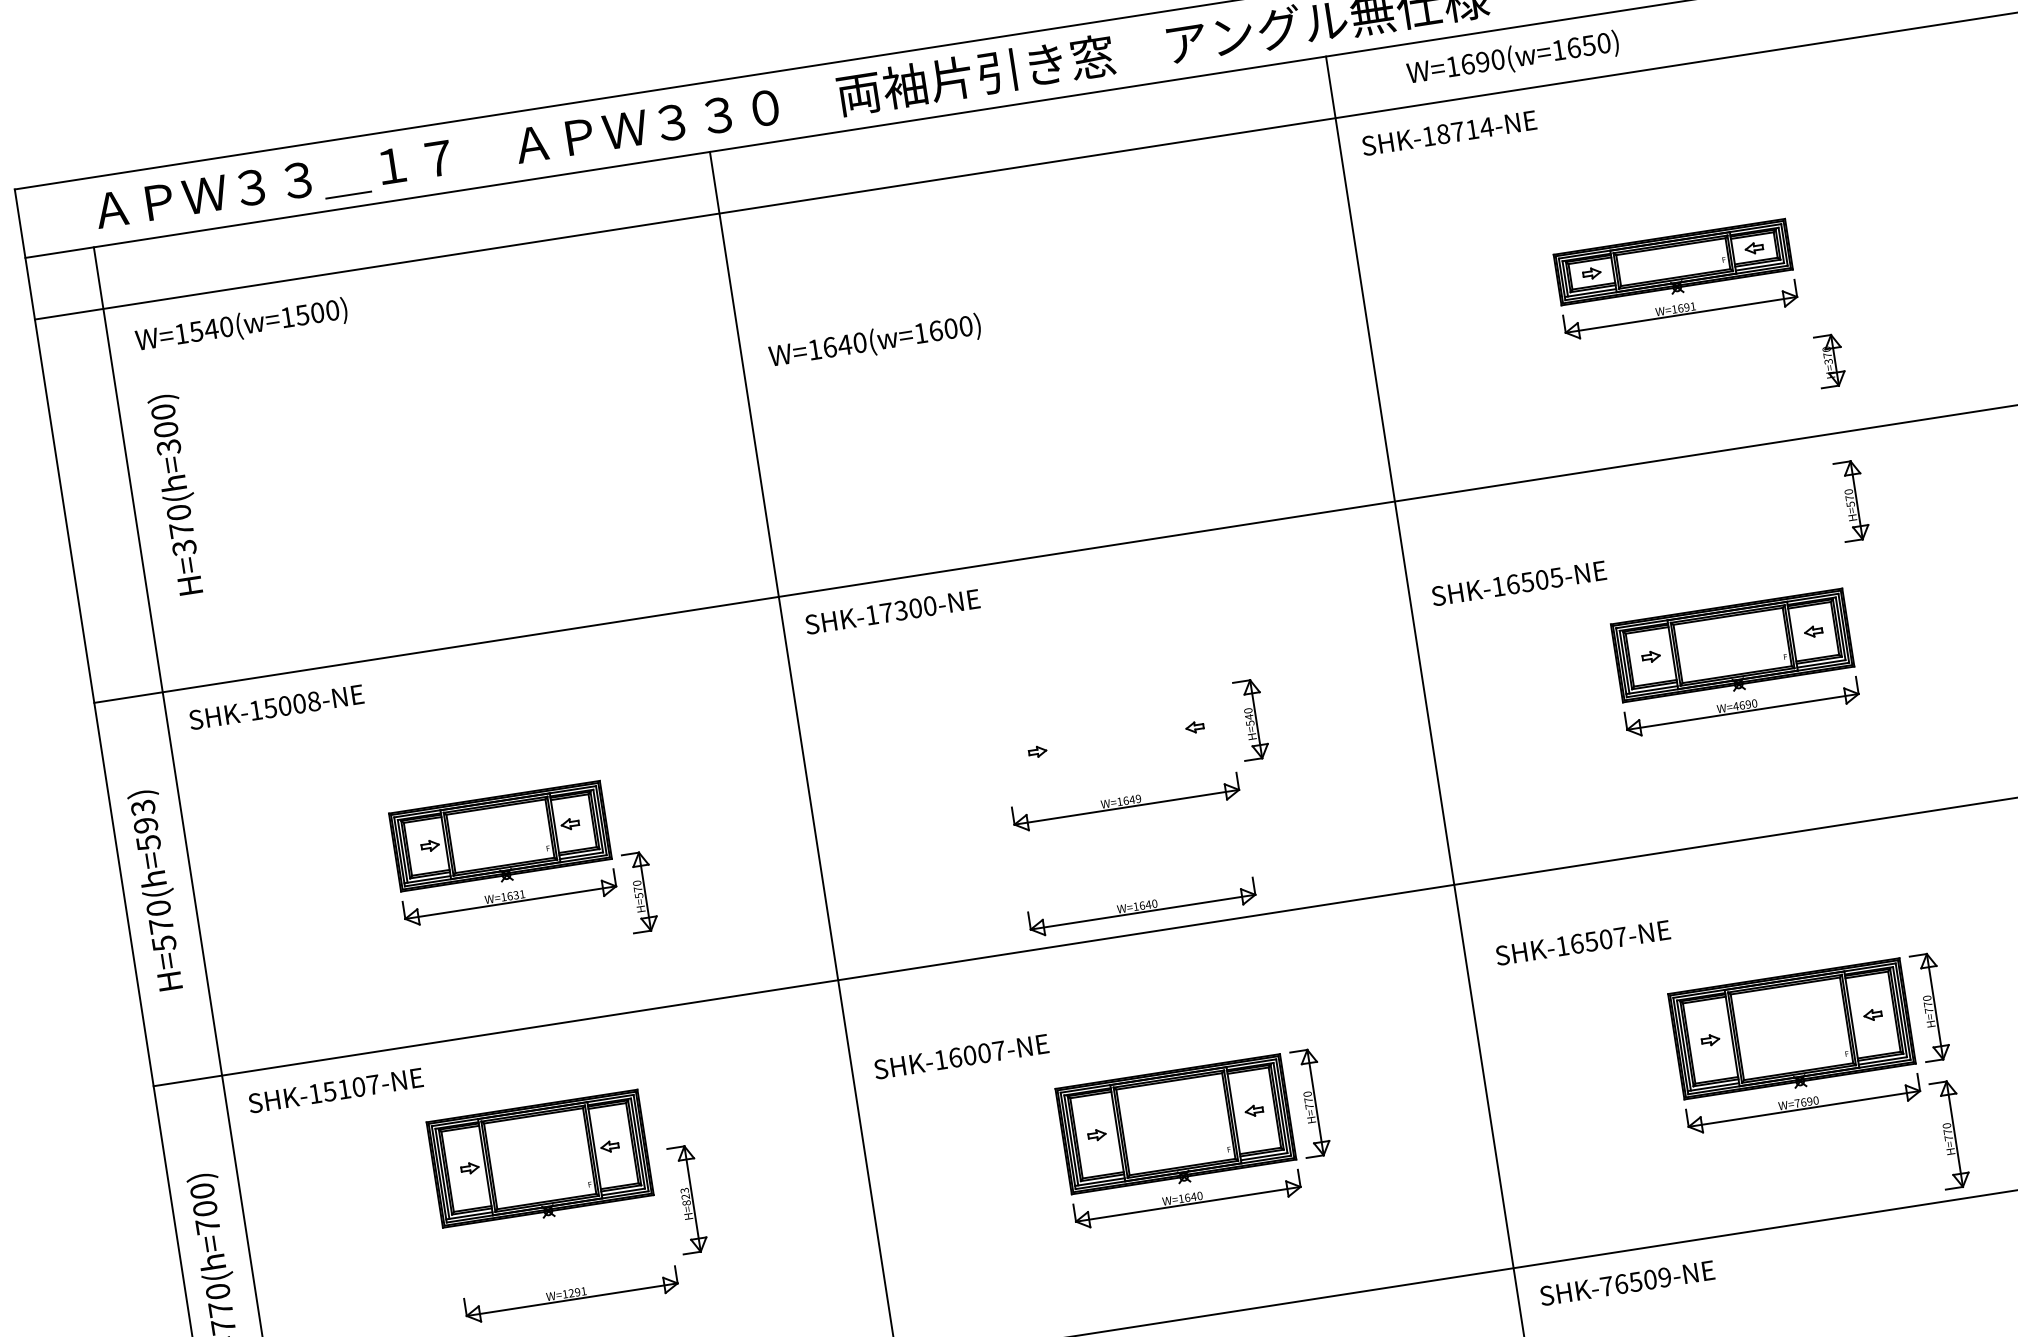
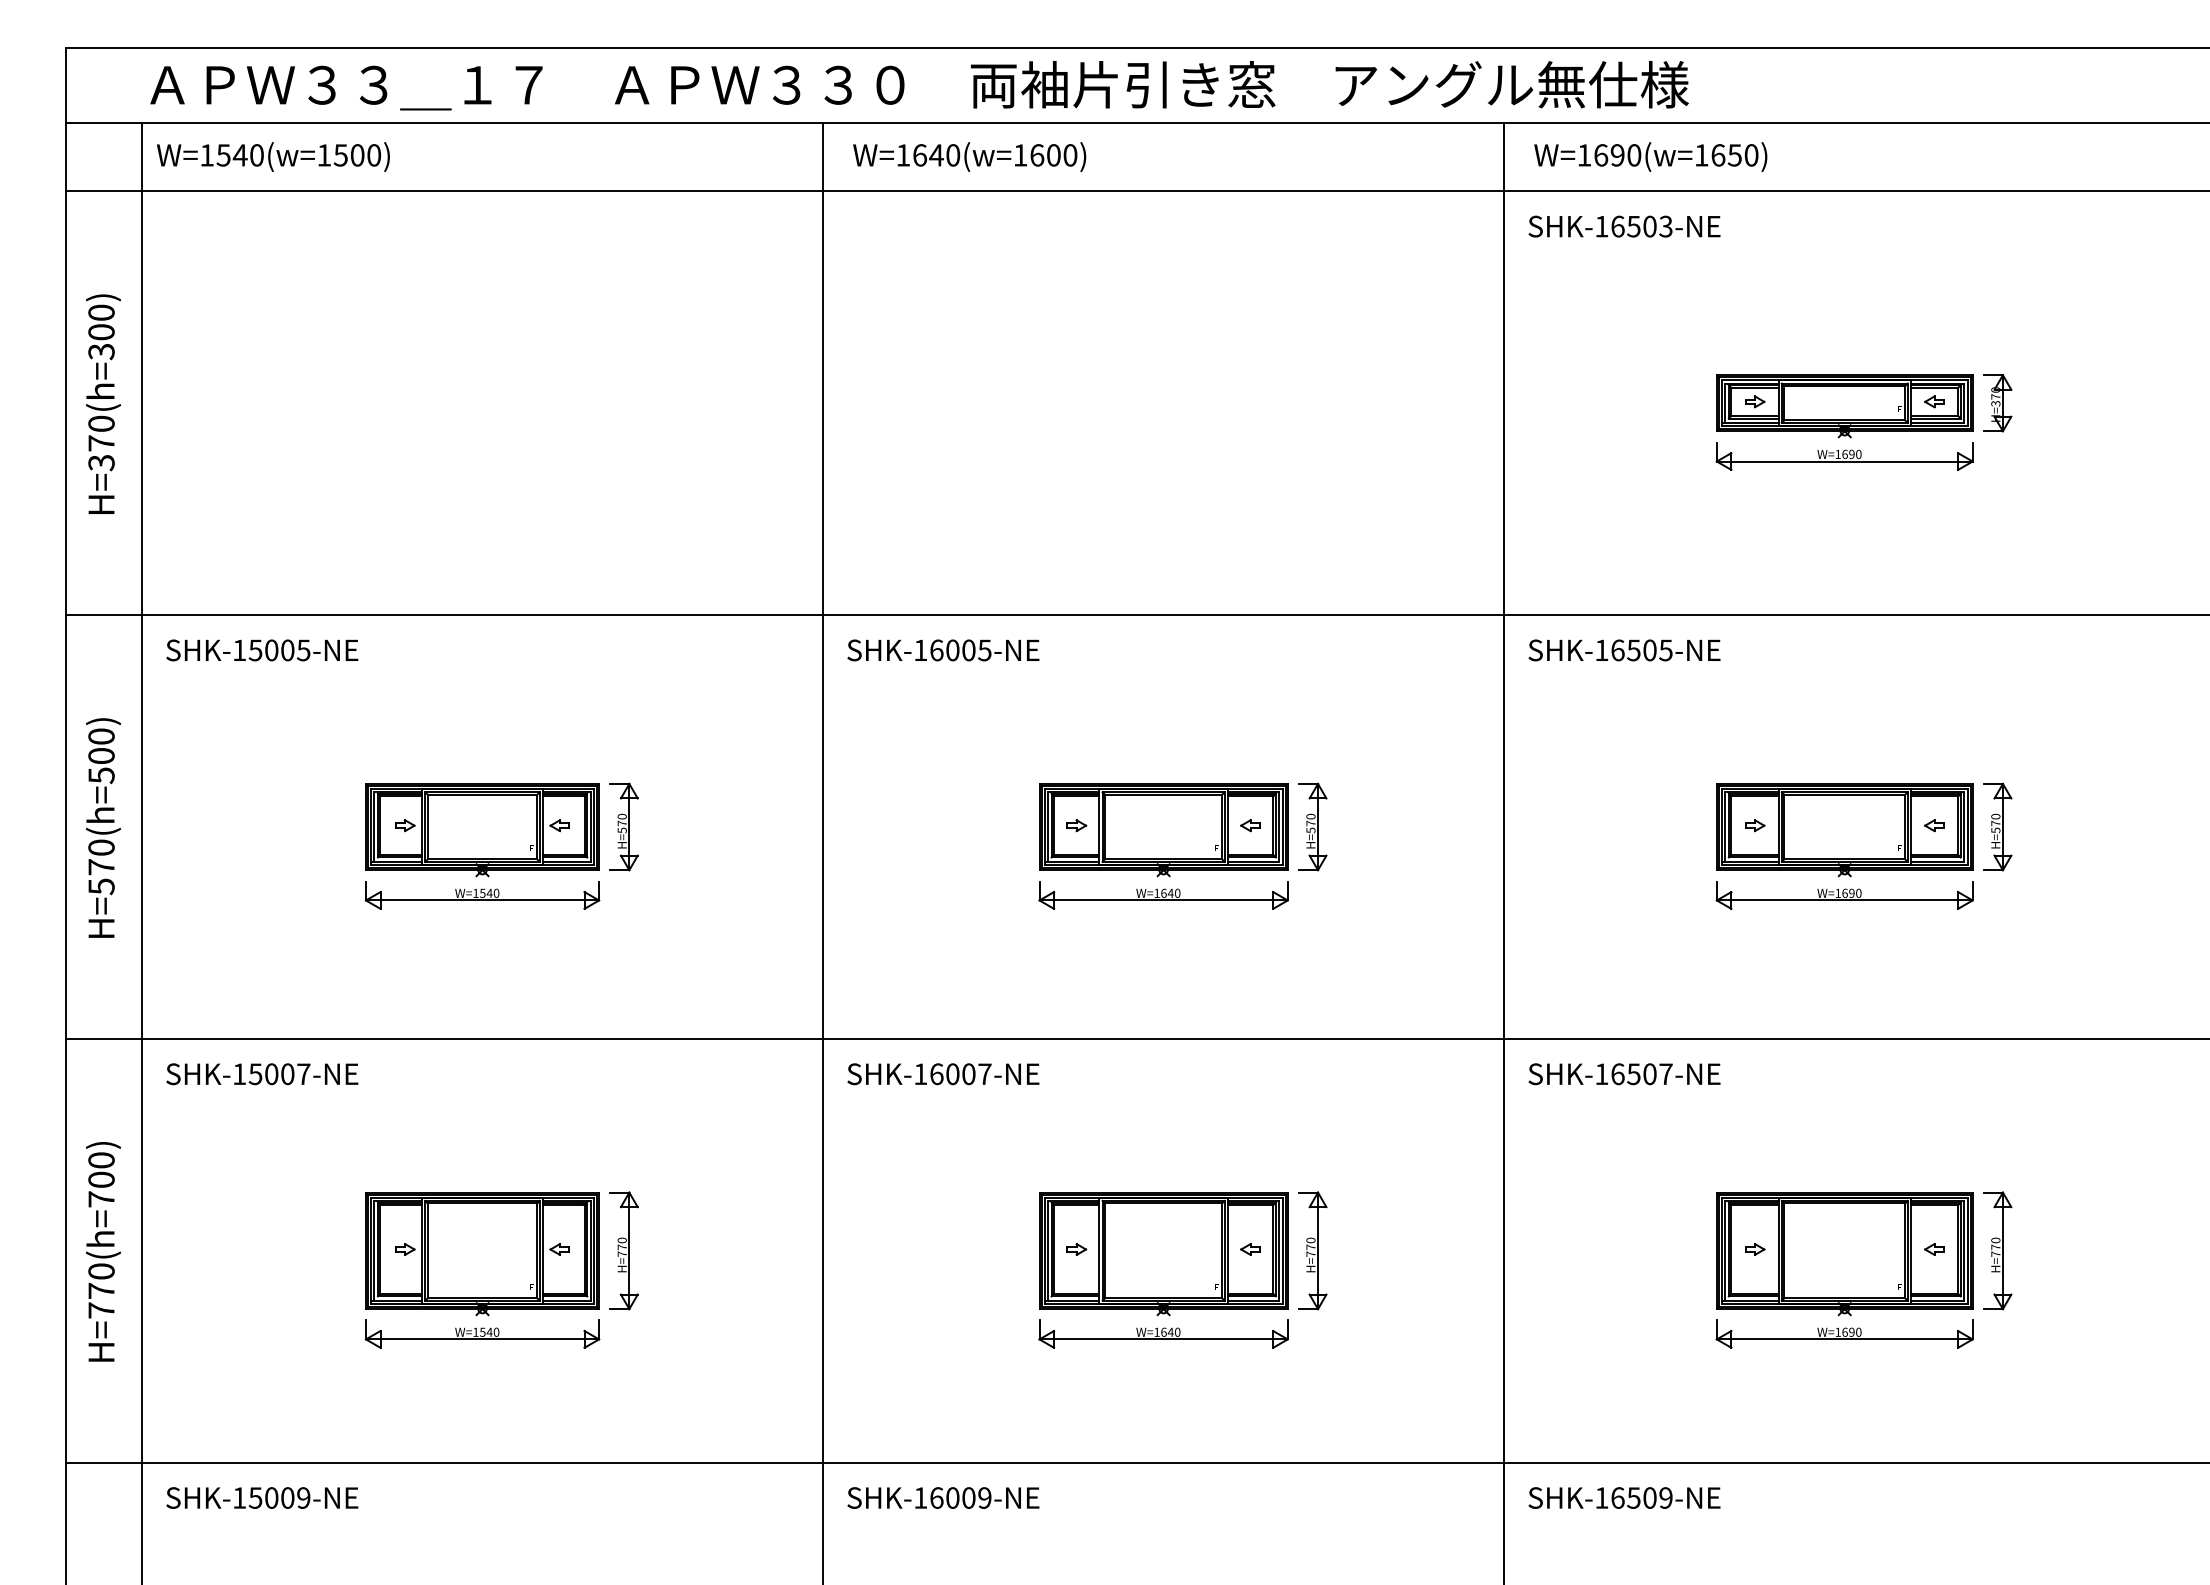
text: (1512, 58) -> (1650, 156), moved
text: (1465, 130) -> (1642, 226), SHK-18714-NE -> SHK-16503-NE
text: (1692, 306) -> (1858, 454), W=1691 -> W=1690
text: (241, 325) -> (273, 156), moved
text: (874, 341) -> (969, 156), moved
part: (1830, 361) -> (1997, 403), moved
text: (177, 493) -> (103, 403), moved
part: (1851, 500) -> (1997, 826), moved
text: (1519, 583) -> (1624, 650), moved
text: (908, 609) -> (960, 650), SHK-17300-NE -> SHK-16005-NE
text: (313, 701) -> (303, 650), SHK-15008-NE -> SHK-15005-NE
text: (1736, 705) -> (1838, 892), W=4690 -> W=1690
text: (1248, 717) -> (1310, 823), H=540 -> H=570
part: (1116, 744) -> (1163, 830), added
text: (1138, 799) -> (1177, 893), W=1649 -> W=1640
text: (144, 816) -> (101, 746), H=570(h=593) -> H=570(h=500)
part: (639, 891) -> (623, 826), moved
text: (515, 894) -> (489, 892), W=1631 -> W=1540
part: (1142, 906) -> (1163, 1010), removed
text: (1583, 943) -> (1624, 1074), moved
text: (961, 1057) -> (943, 1074), moved
text: (344, 1089) -> (271, 1074), SHK-15107-NE -> SHK-15007-NE
text: (1796, 1102) -> (1837, 1331), W=7690 -> W=1690
part: (1949, 1134) -> (1997, 1391), removed
part: (540, 1162) -> (482, 1254), moved
text: (684, 1196) -> (621, 1246), H=823 -> H=770
text: (1606, 1286) -> (1601, 1497), SHK-76509-NE -> SHK-16509-NE
text: (577, 1291) -> (489, 1331), W=1291 -> W=1540

